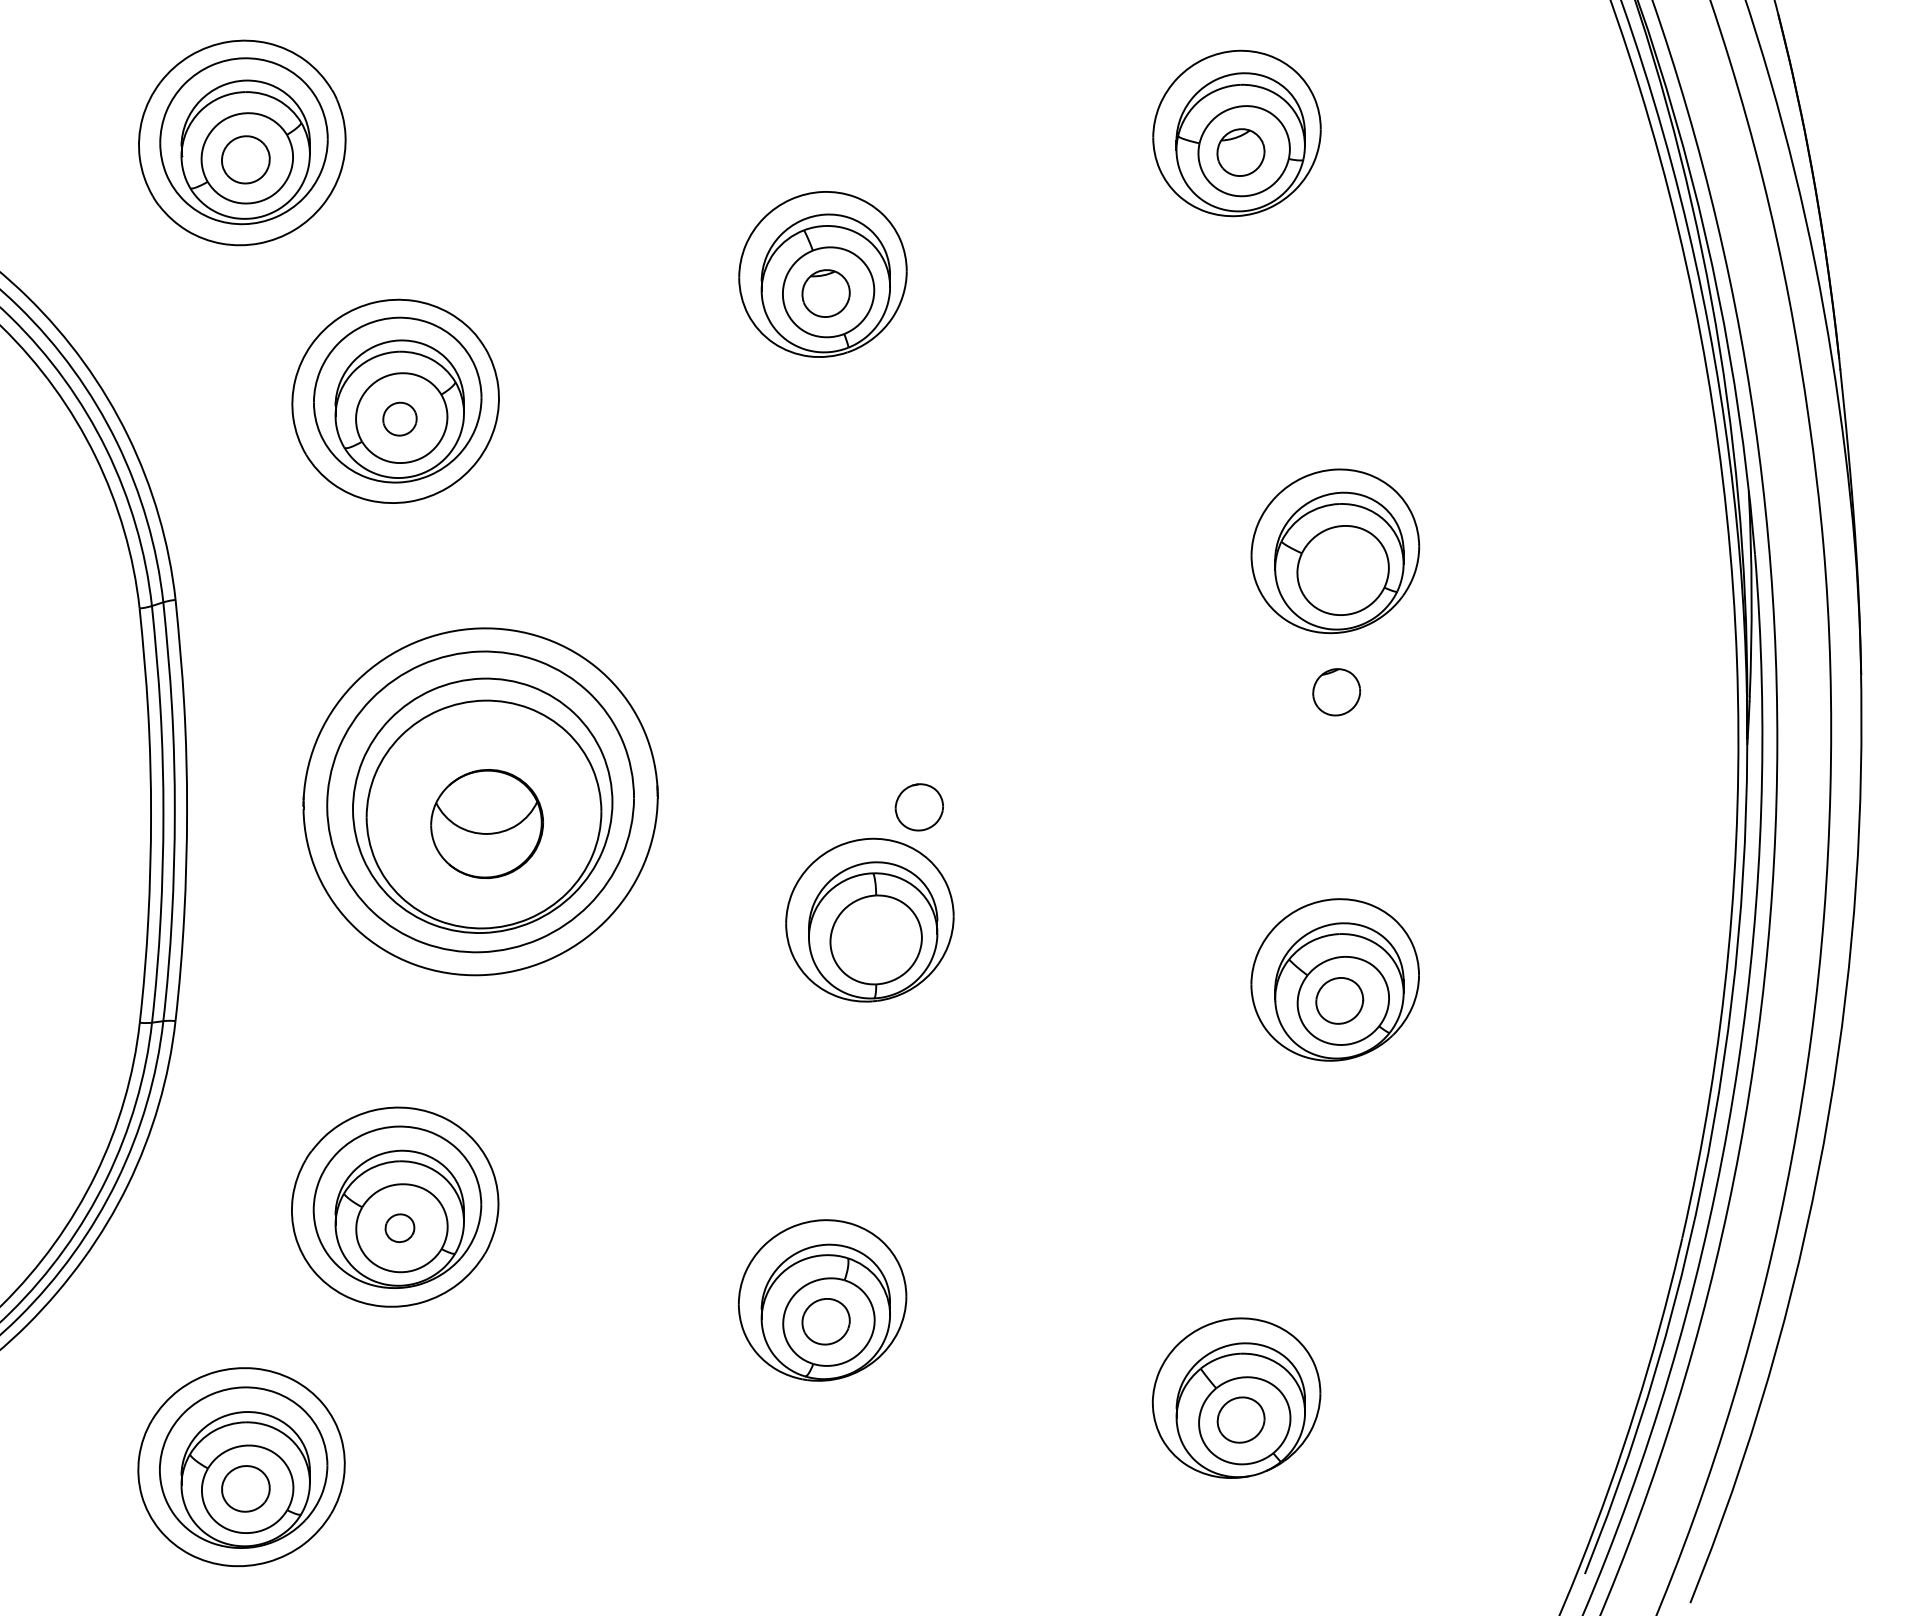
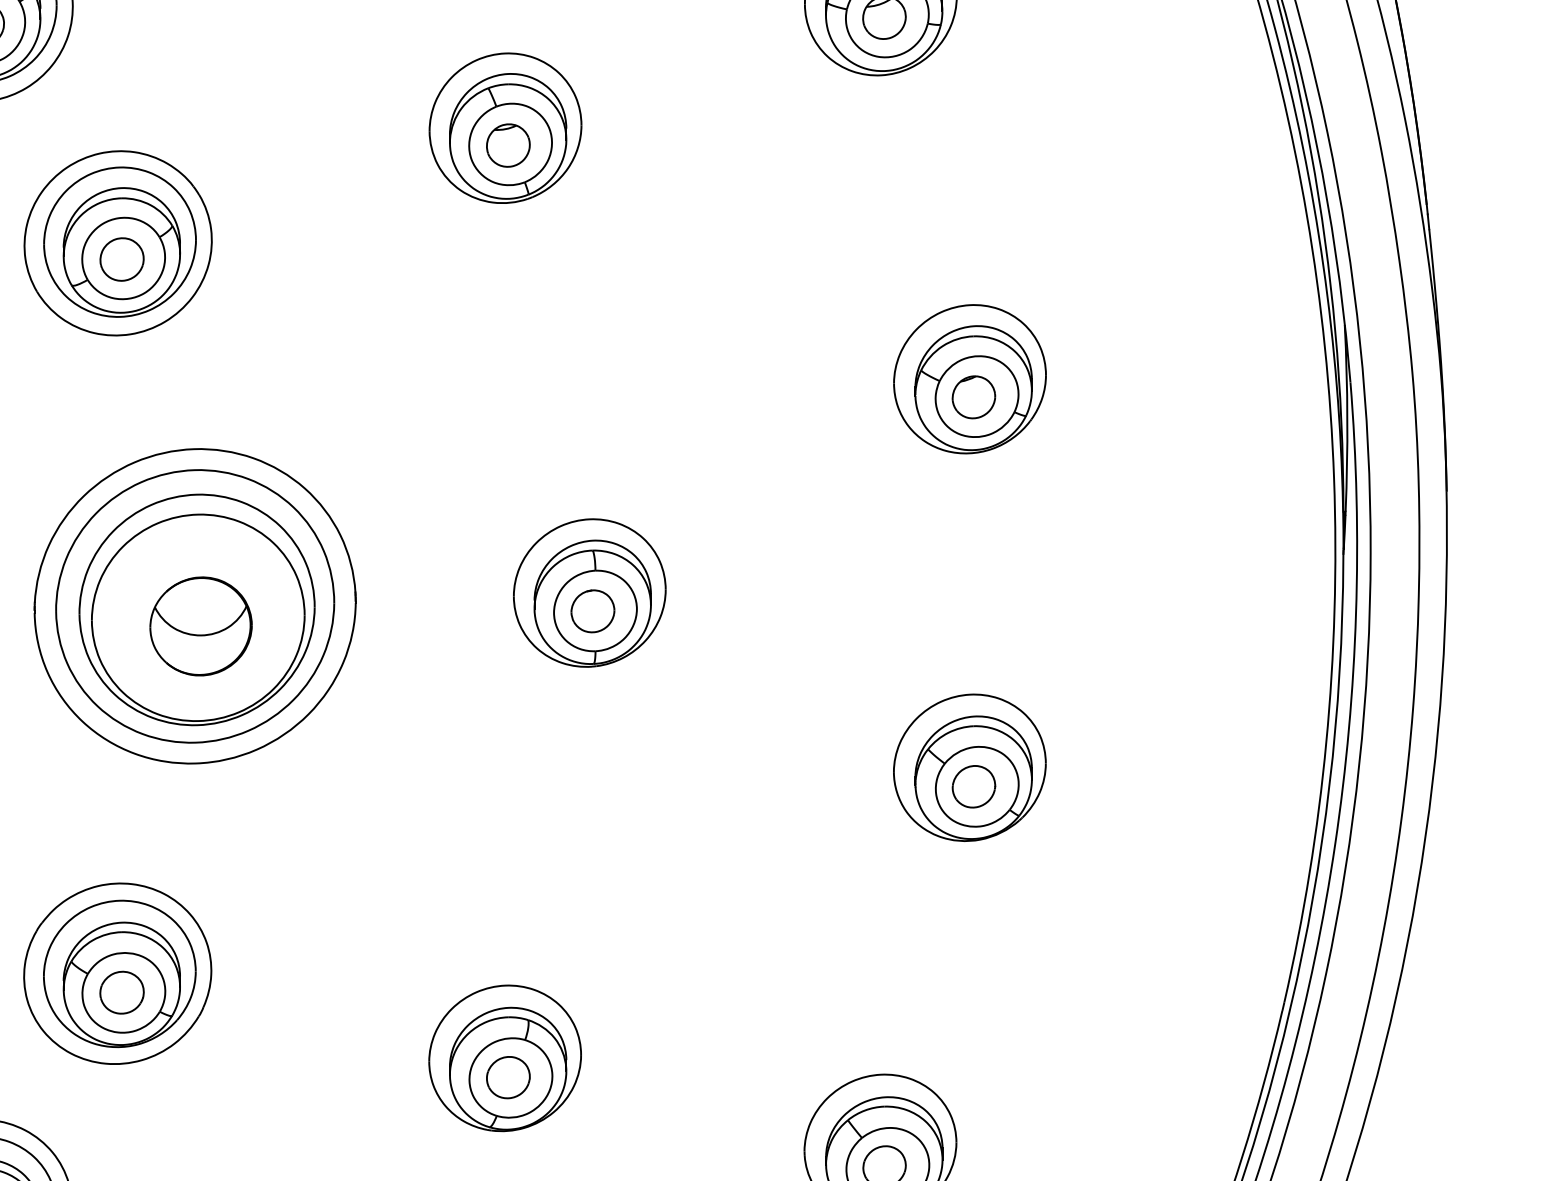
part: (399, 418) -> (121, 258), size x1.43
part: (1336, 692) -> (973, 397), moved
part: (869, 919) -> (589, 592), moved
part: (399, 1228) -> (121, 993), size x1.67

